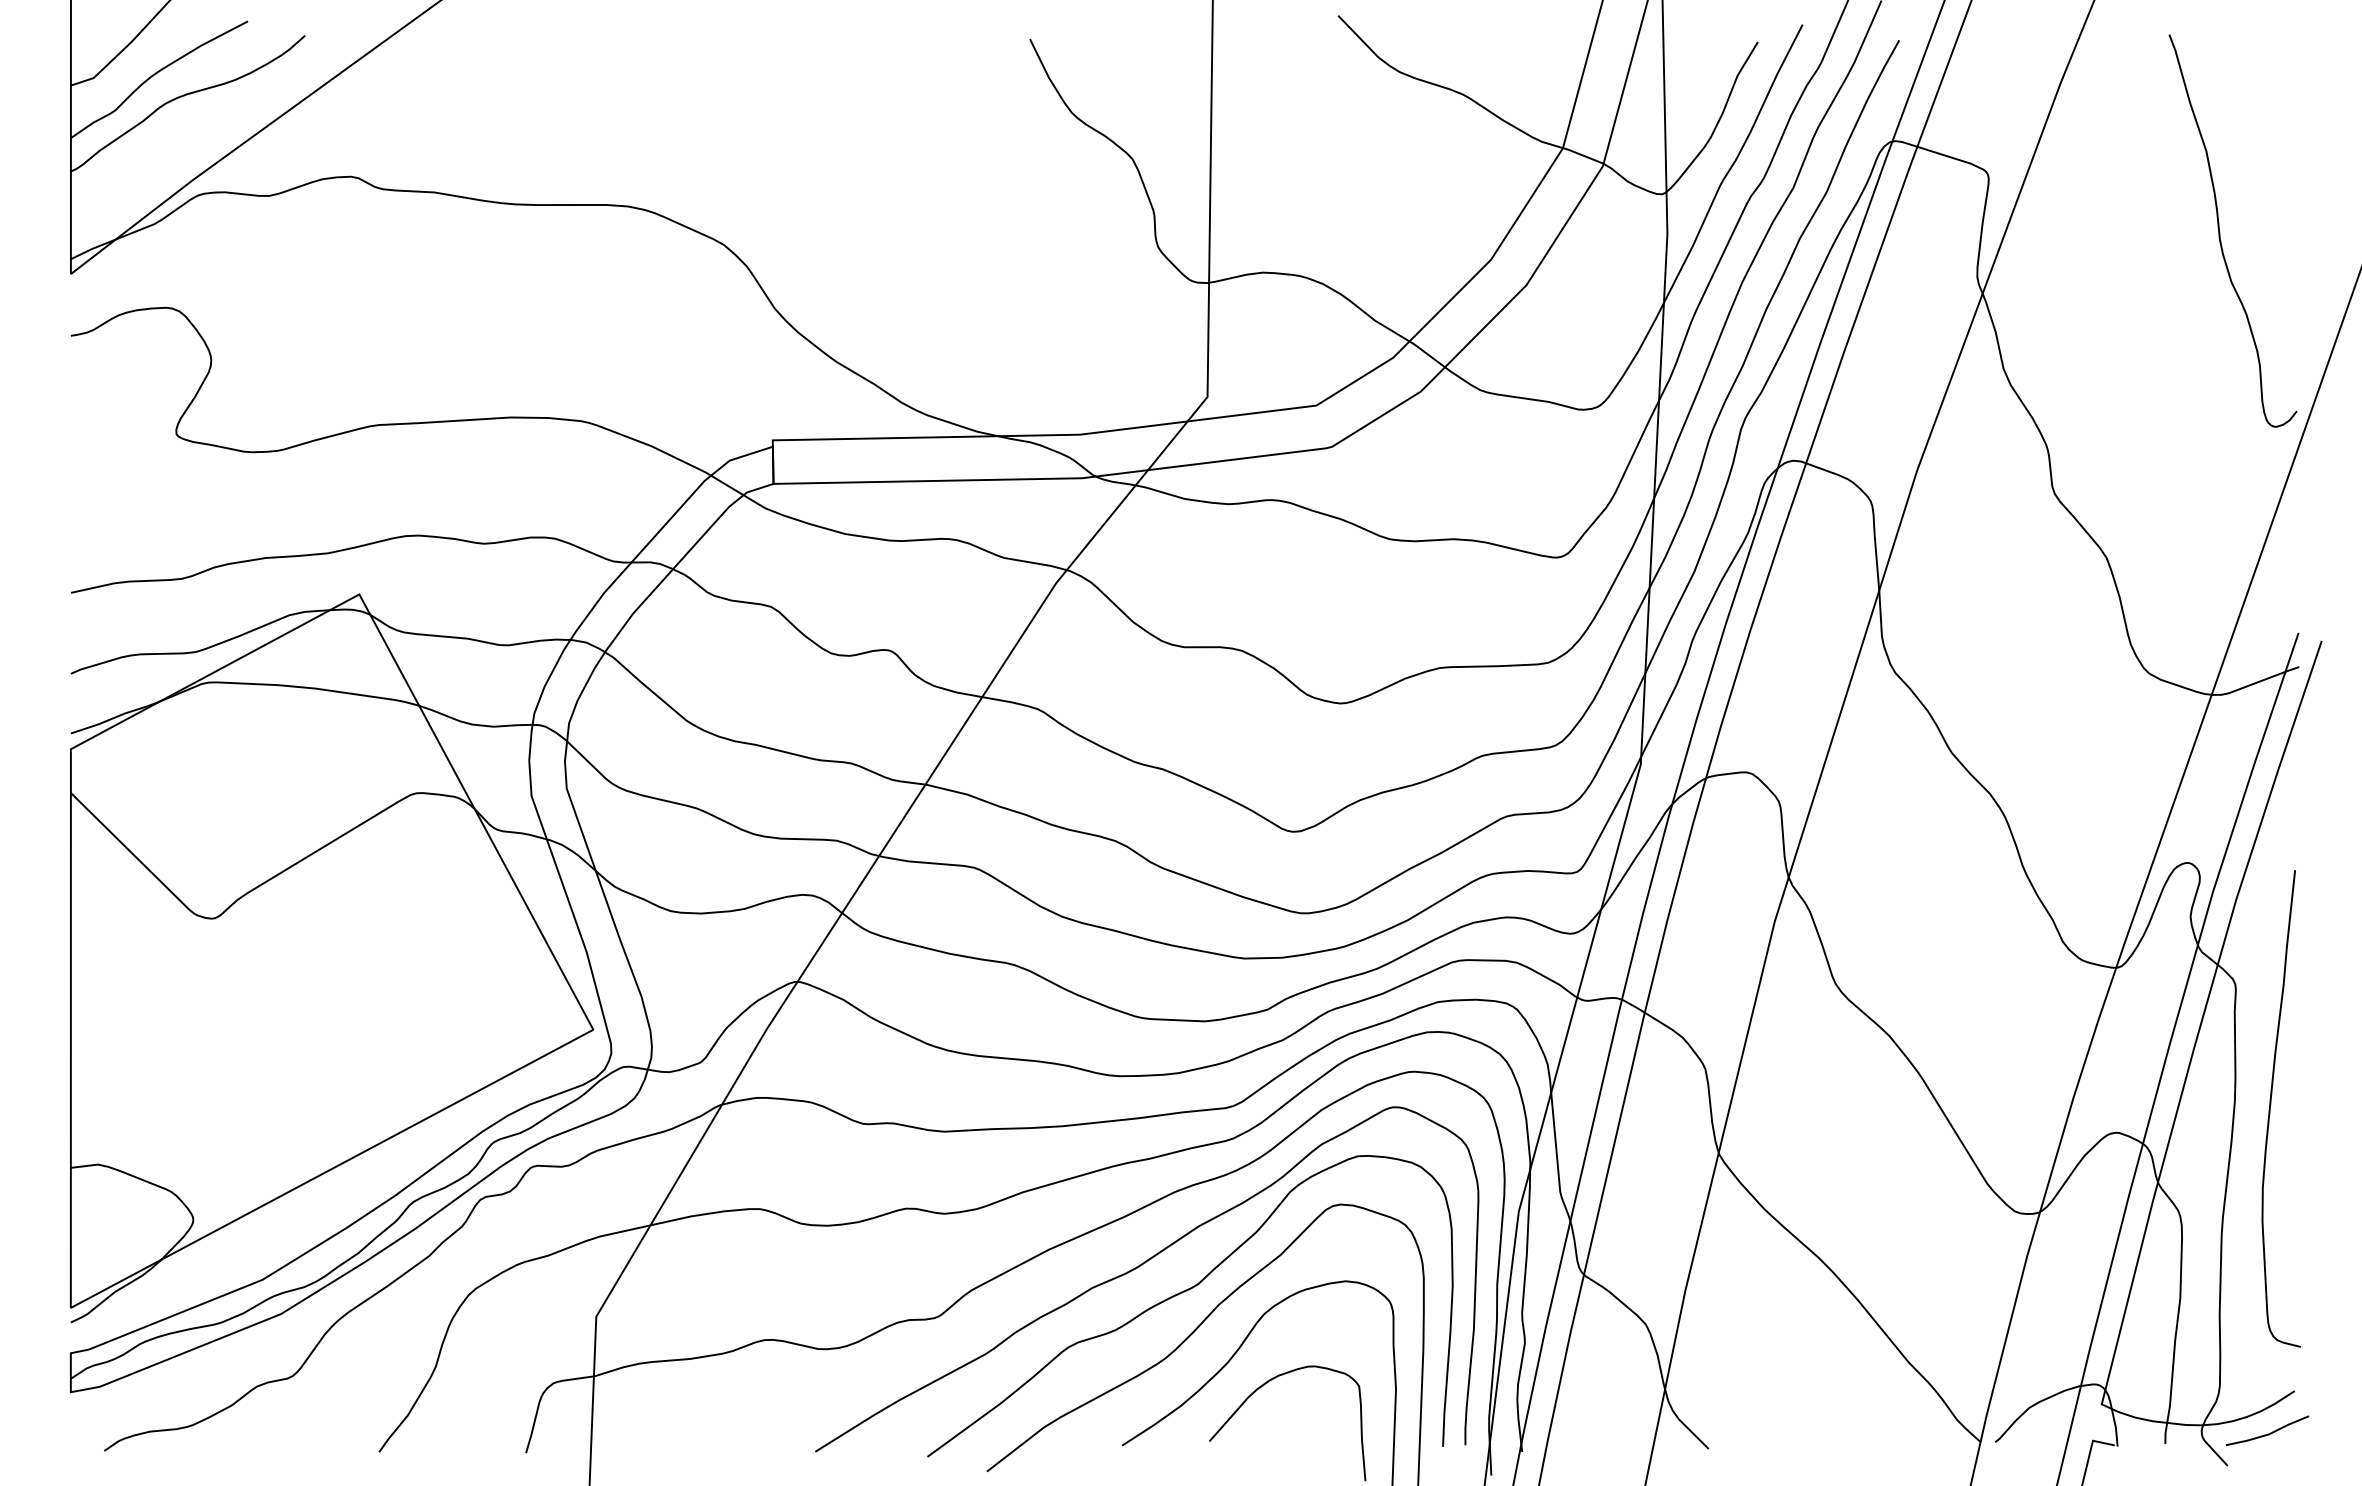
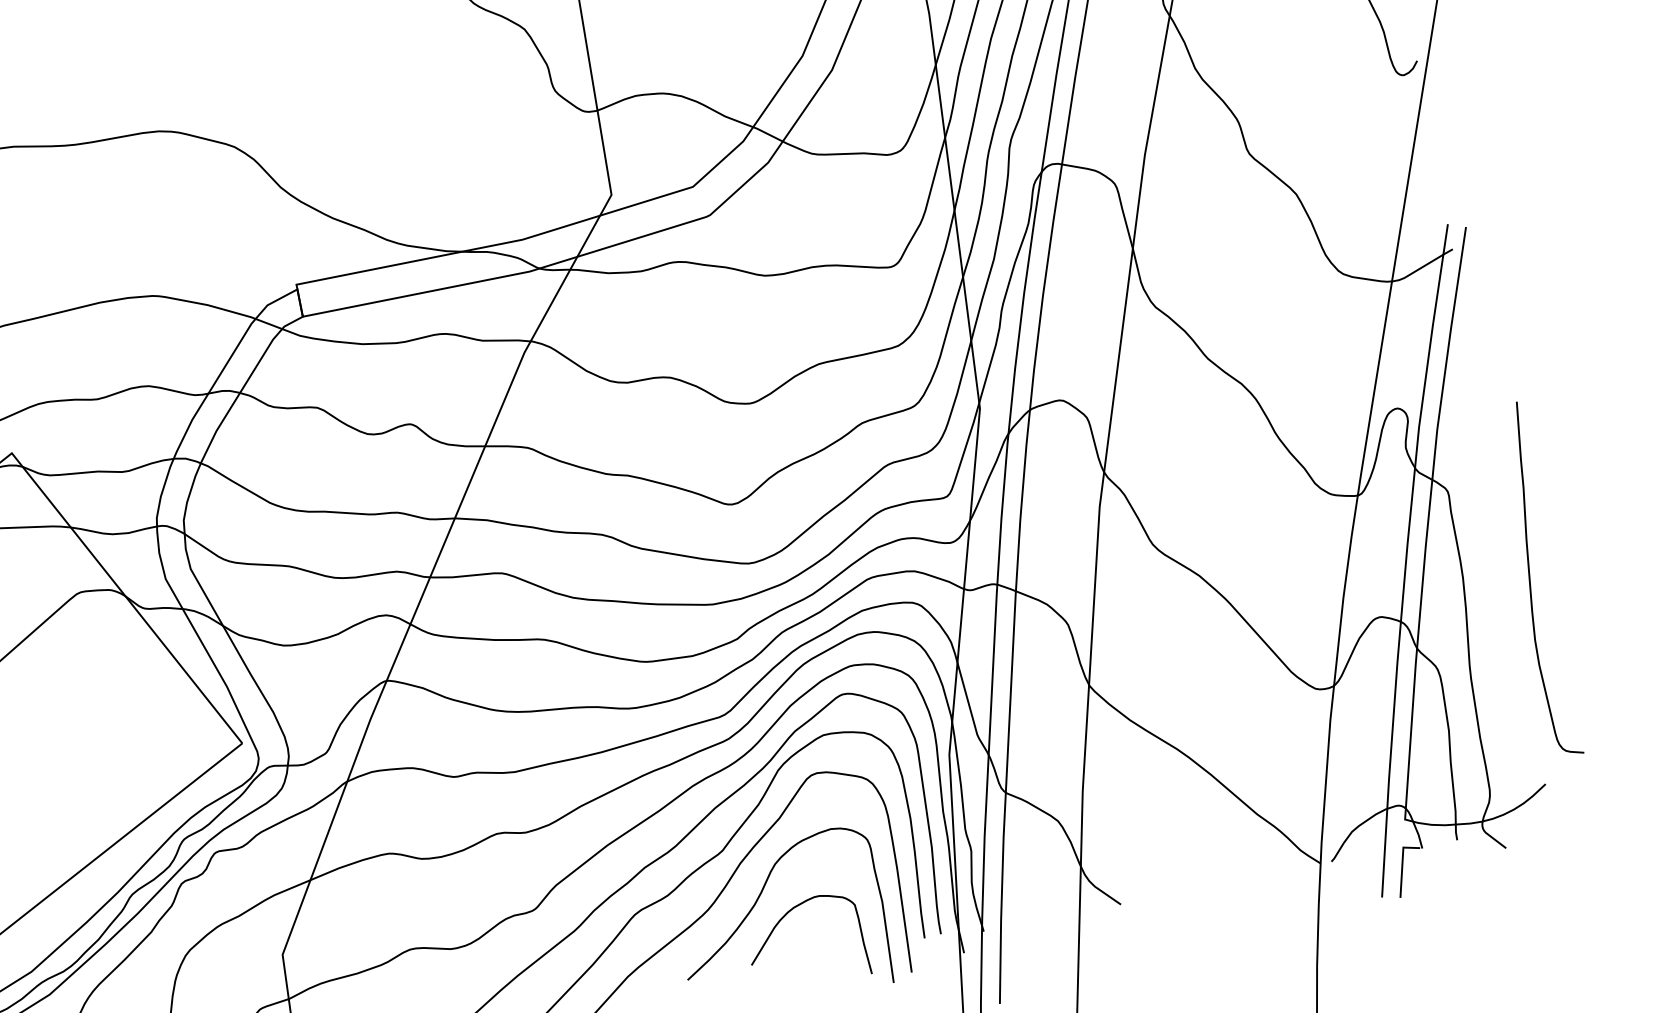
curve: (2271, 1104) -> (1530, 577), moved
line: (2267, 1433) -> (1531, 819), removed

